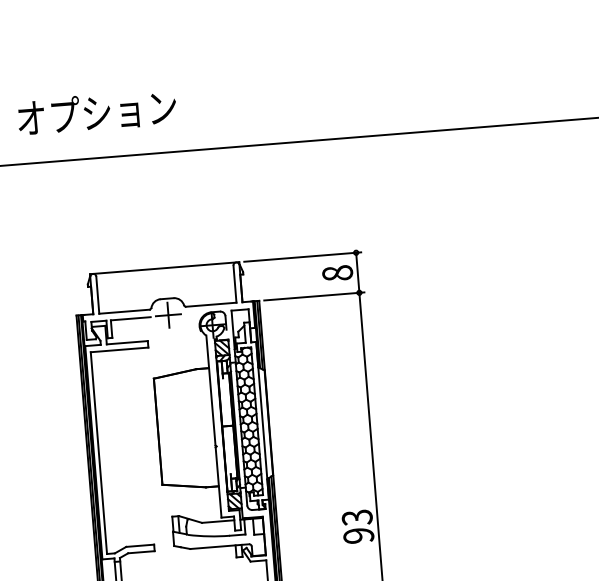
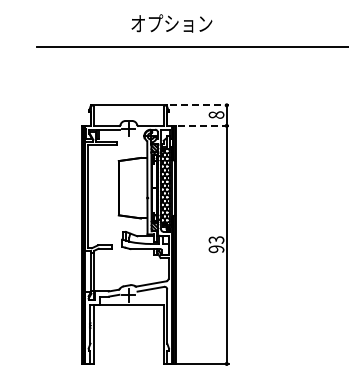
text: (96, 112) -> (171, 23), moved
line: (302, 257) -> (199, 105), solid -> dashed
line: (313, 295) -> (203, 125), solid -> dashed

